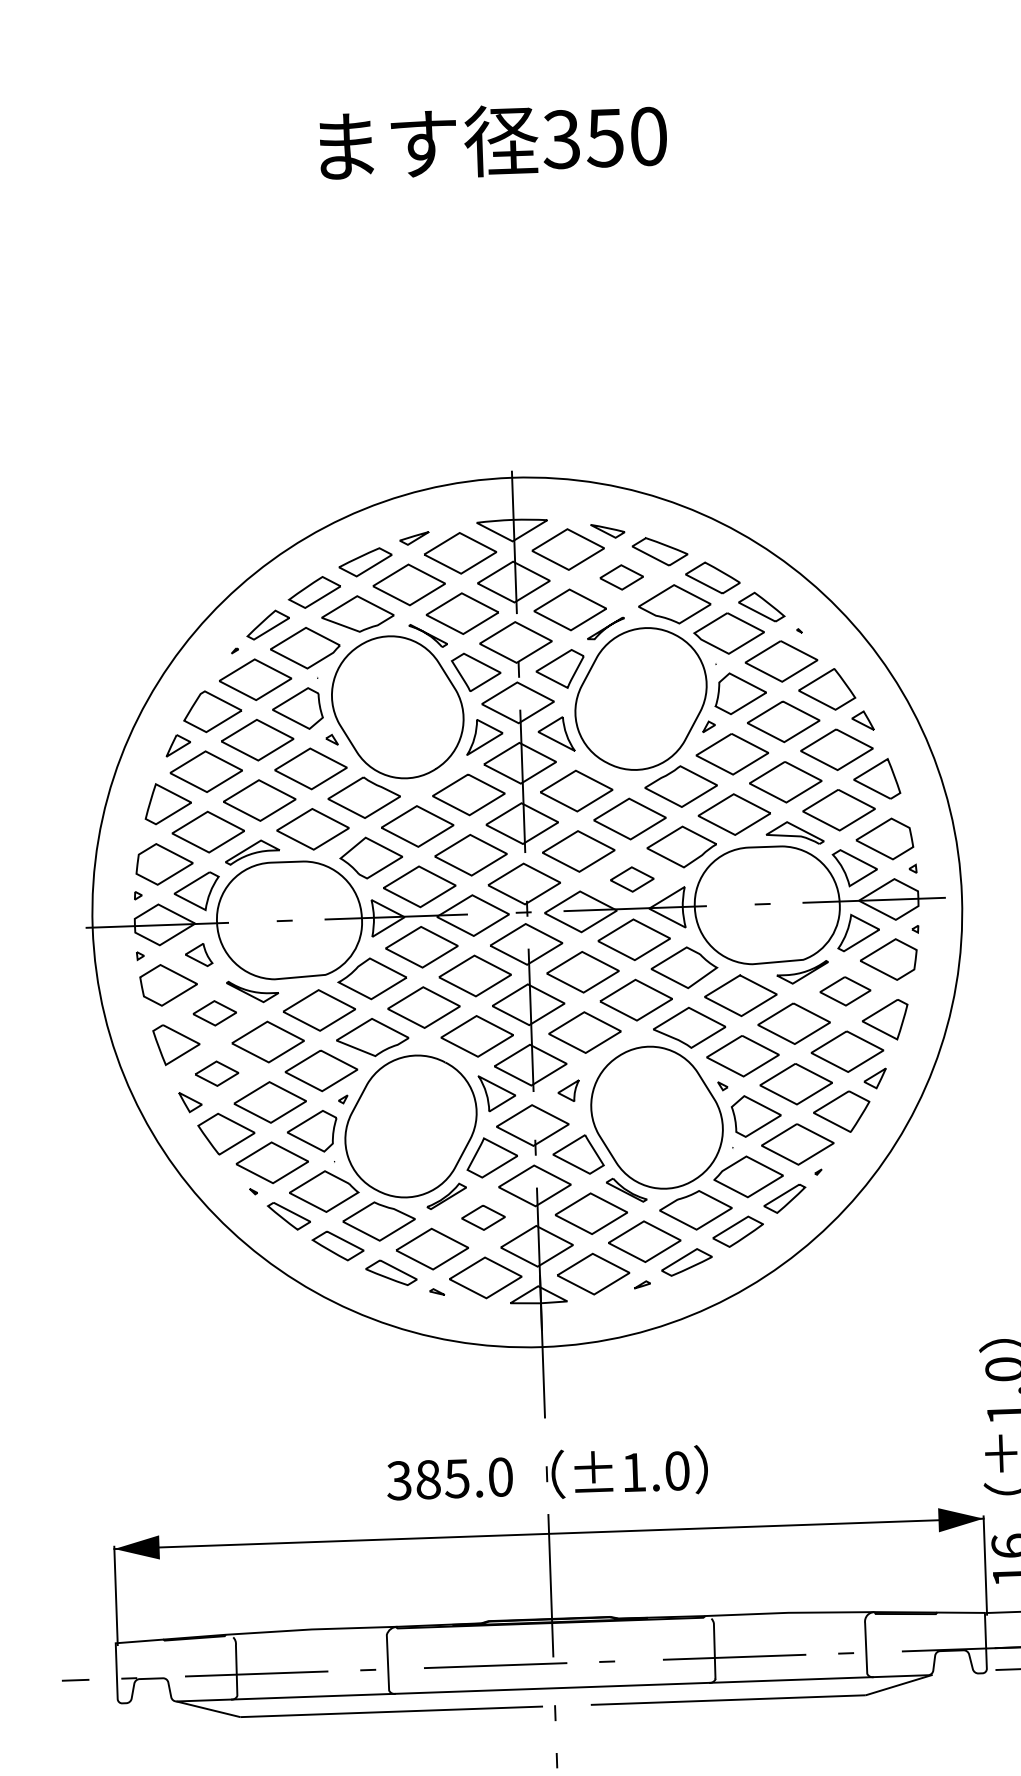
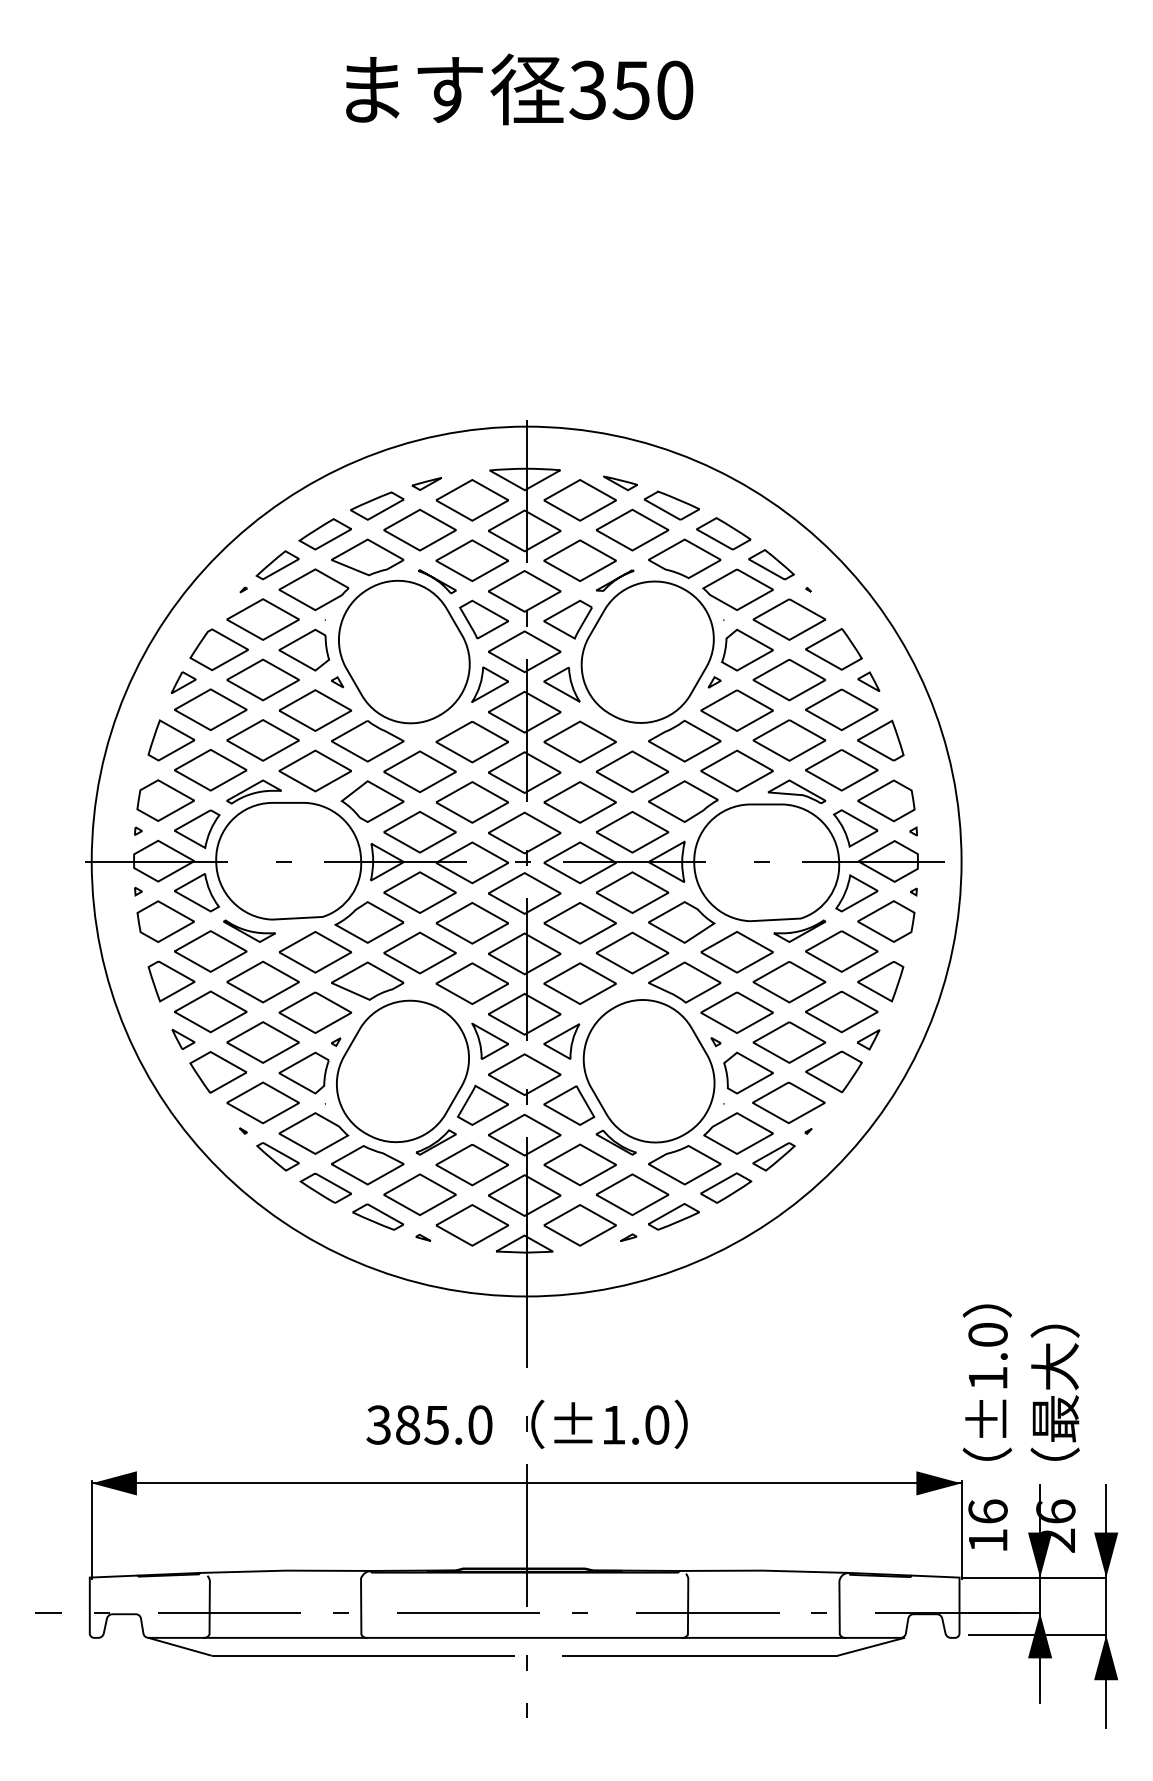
part: (621, 576) -> (632, 529), size x1.67
part: (632, 879) -> (632, 832), size x1.67
part: (198, 954) -> (196, 892), size x1.67
part: (845, 991) -> (841, 951), size x1.43
part: (214, 1013) -> (210, 951), size x1.67
part: (216, 1073) -> (210, 1011), size x1.67
part: (568, 1091) -> (561, 1041), size x1.67
part: (482, 1218) -> (471, 1165), size x1.67

